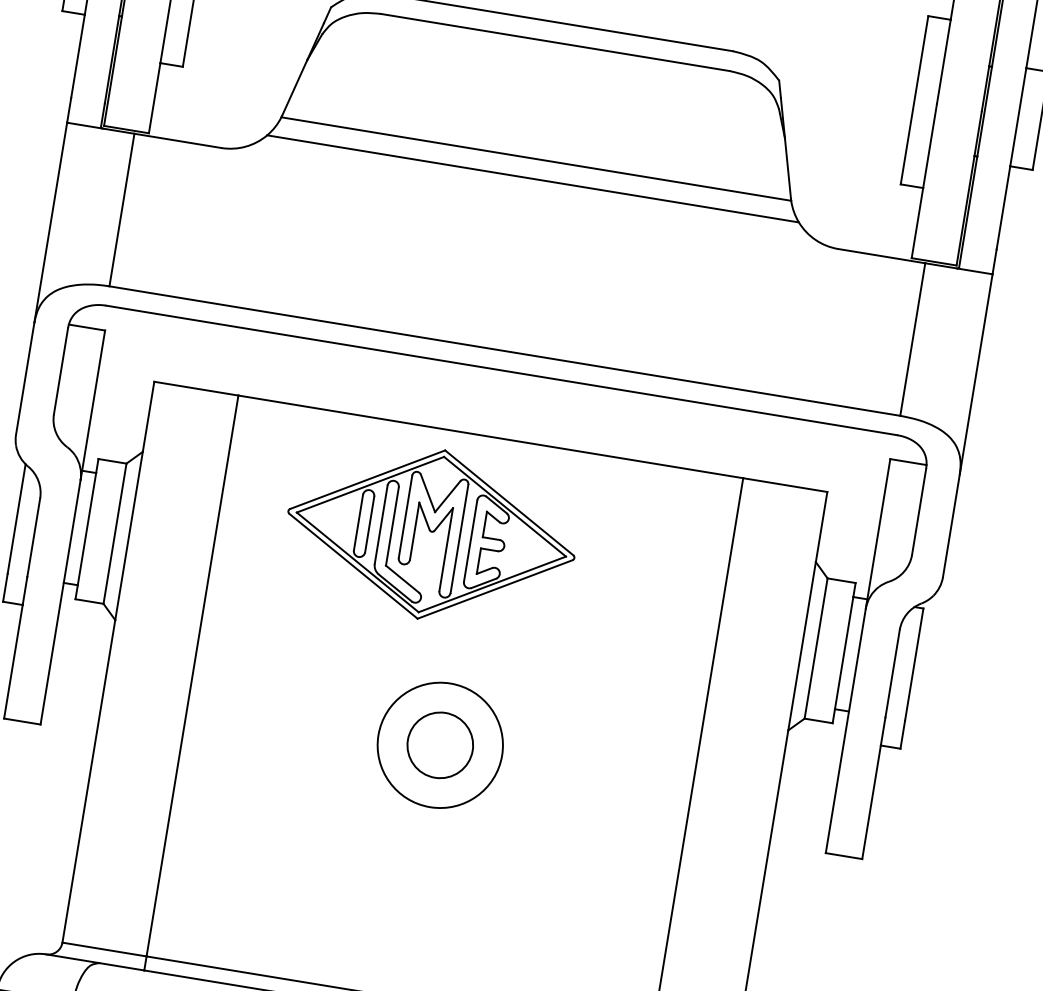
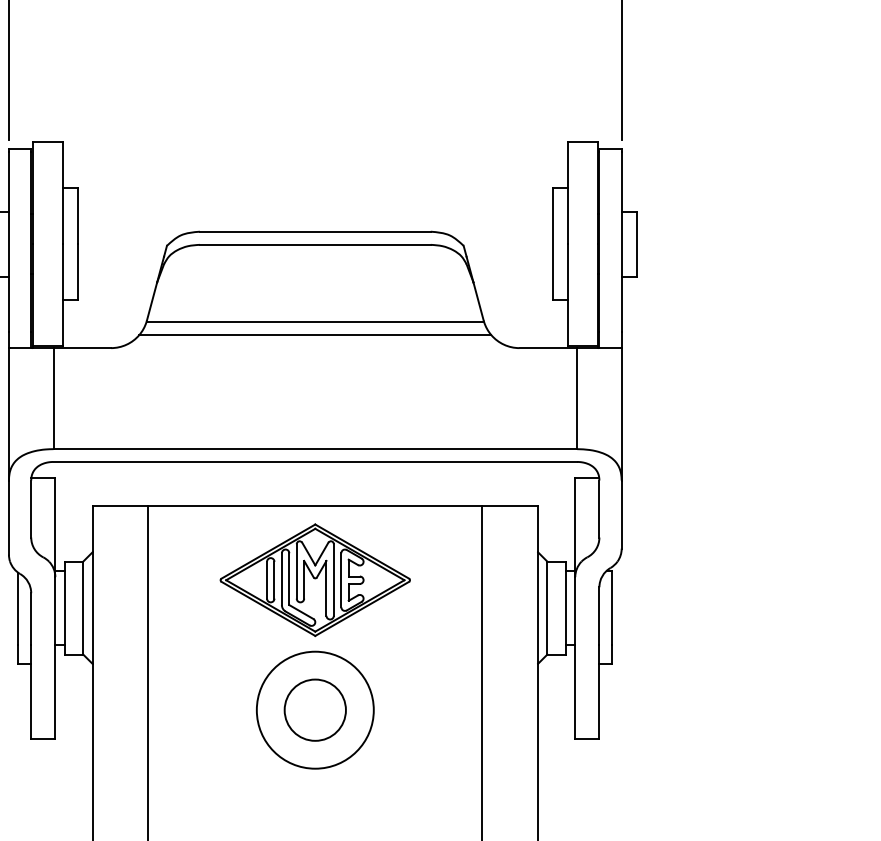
part: (430, 534) -> (314, 580), moved
circle: (439, 744) -> (314, 709), size x1.43
circle: (439, 744) -> (314, 709), size x1.43

